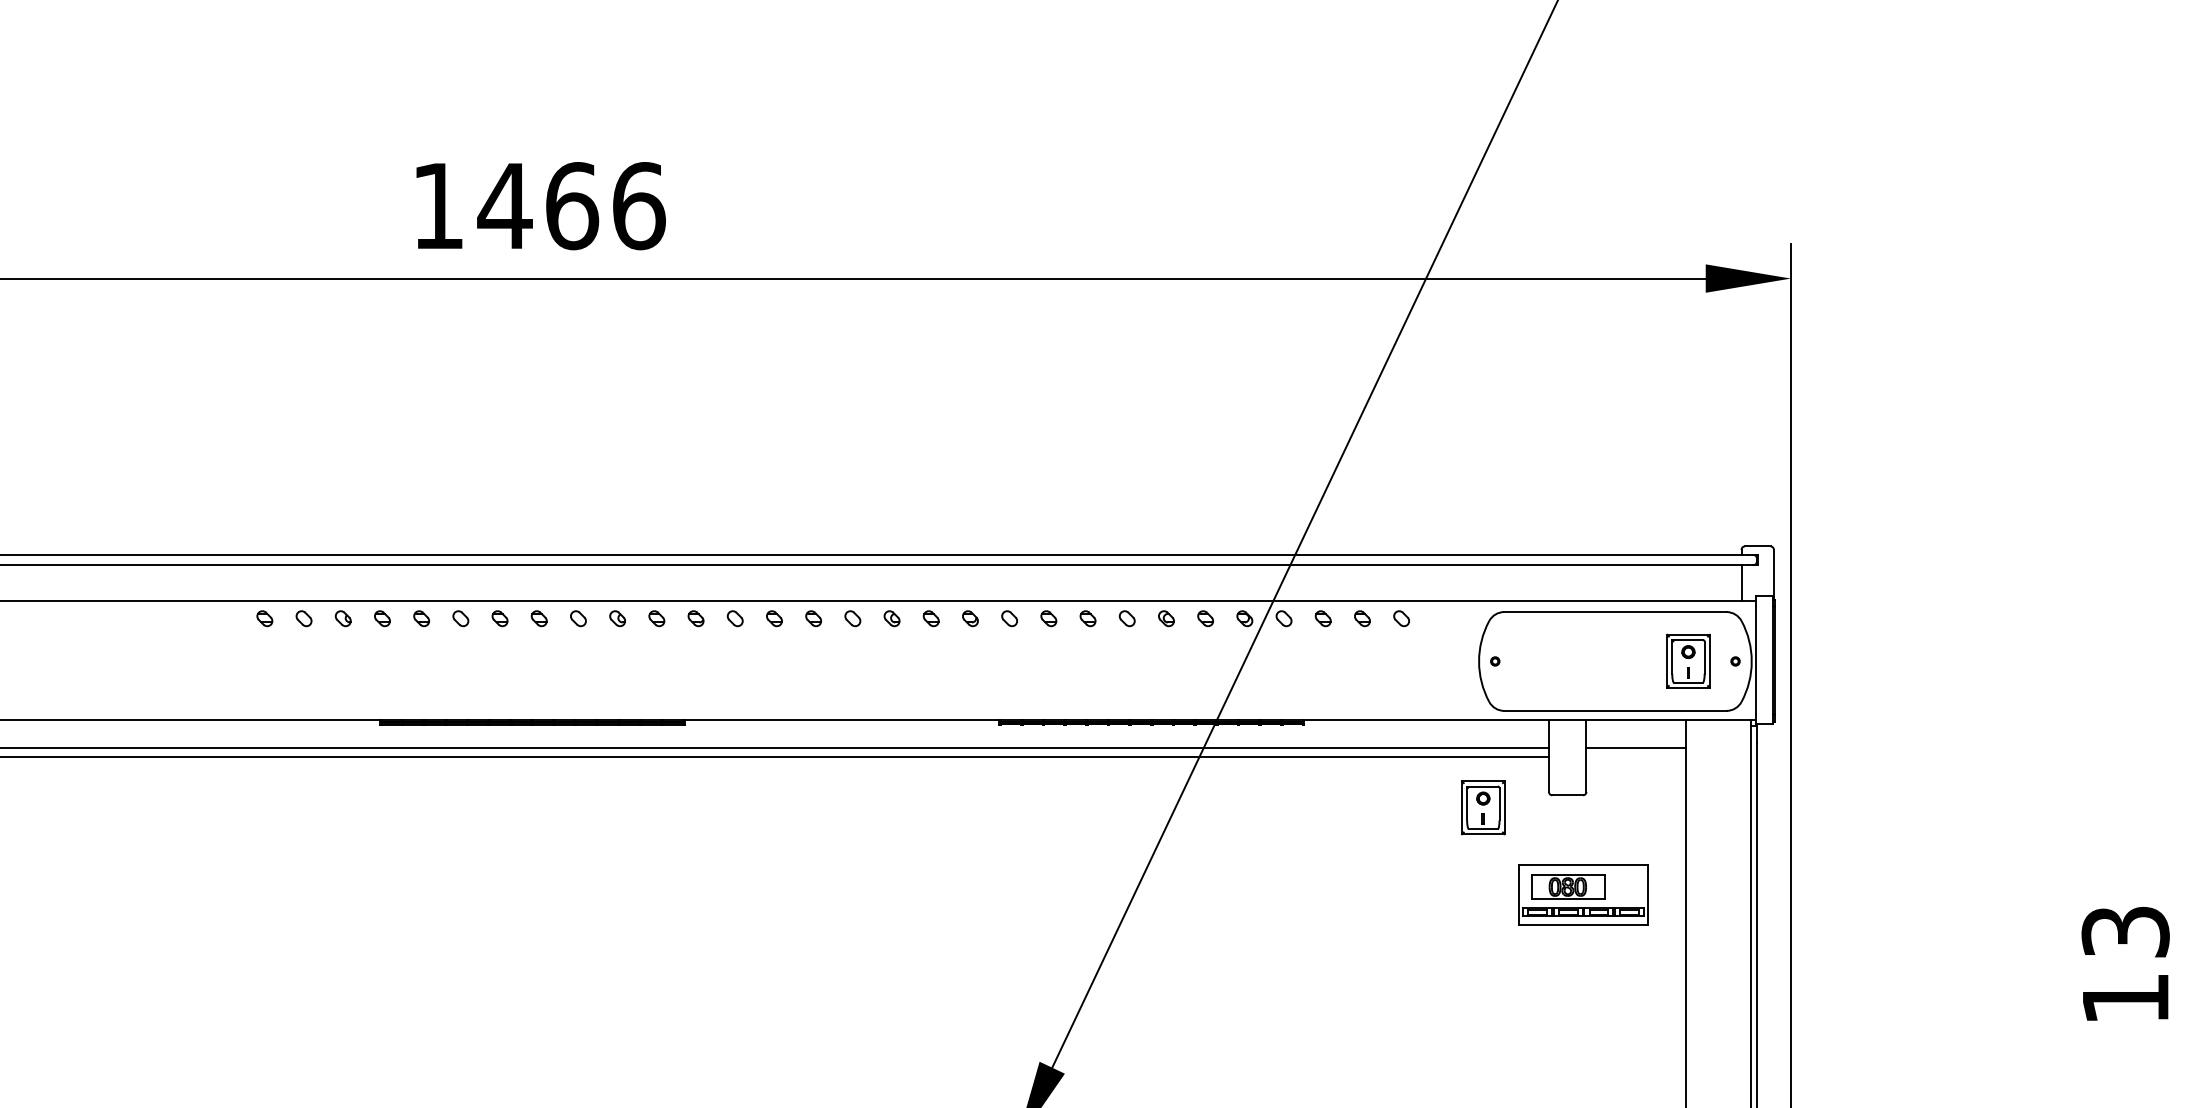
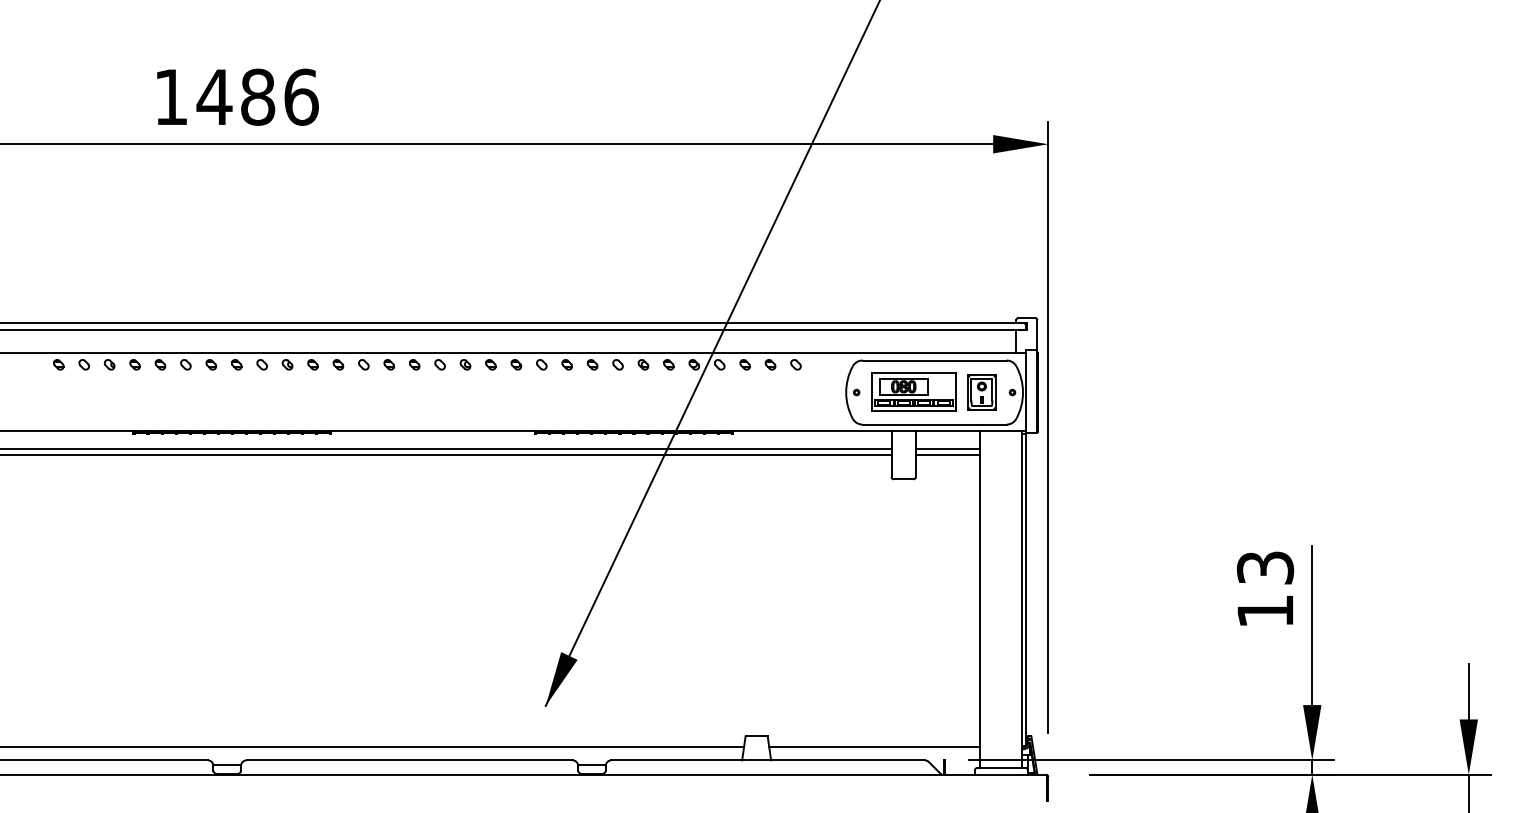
text: (572, 204) -> (258, 96), 1466 -> 1486
line: (1635, 757) -> (947, 454), added
part: (1482, 807) -> (848, 487), removed
part: (1582, 894) -> (913, 391), moved

